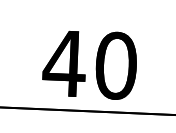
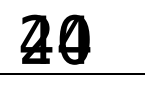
text: (90, 64) -> (55, 39), 40 -> 24

